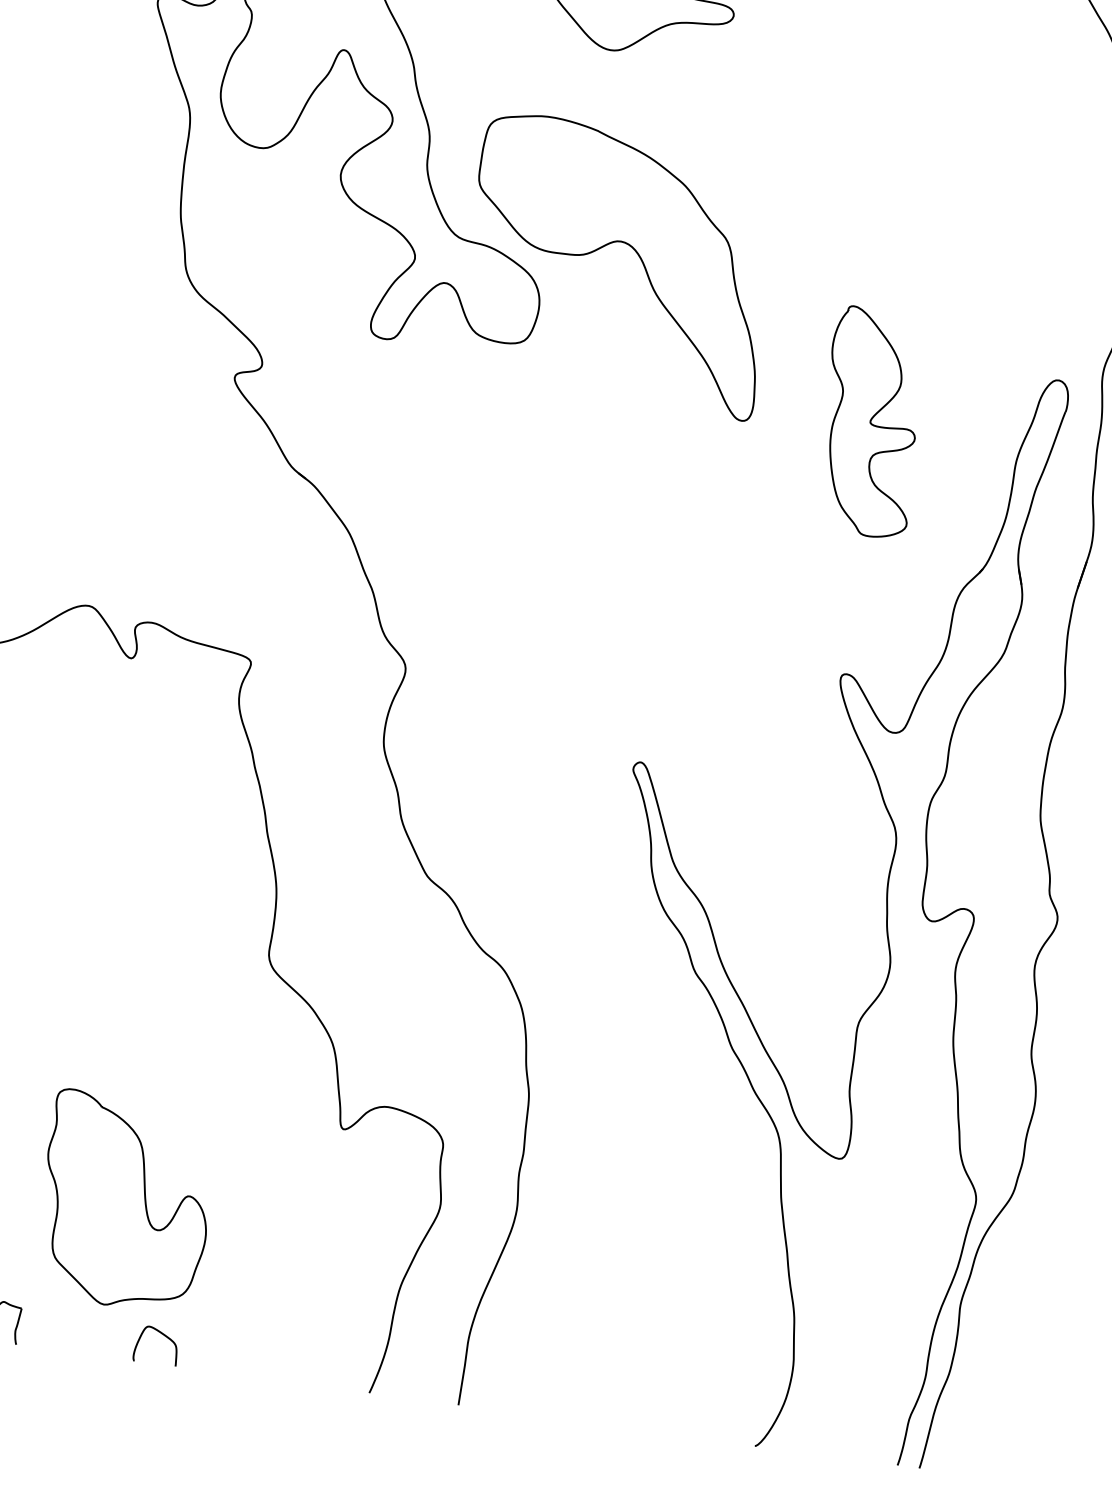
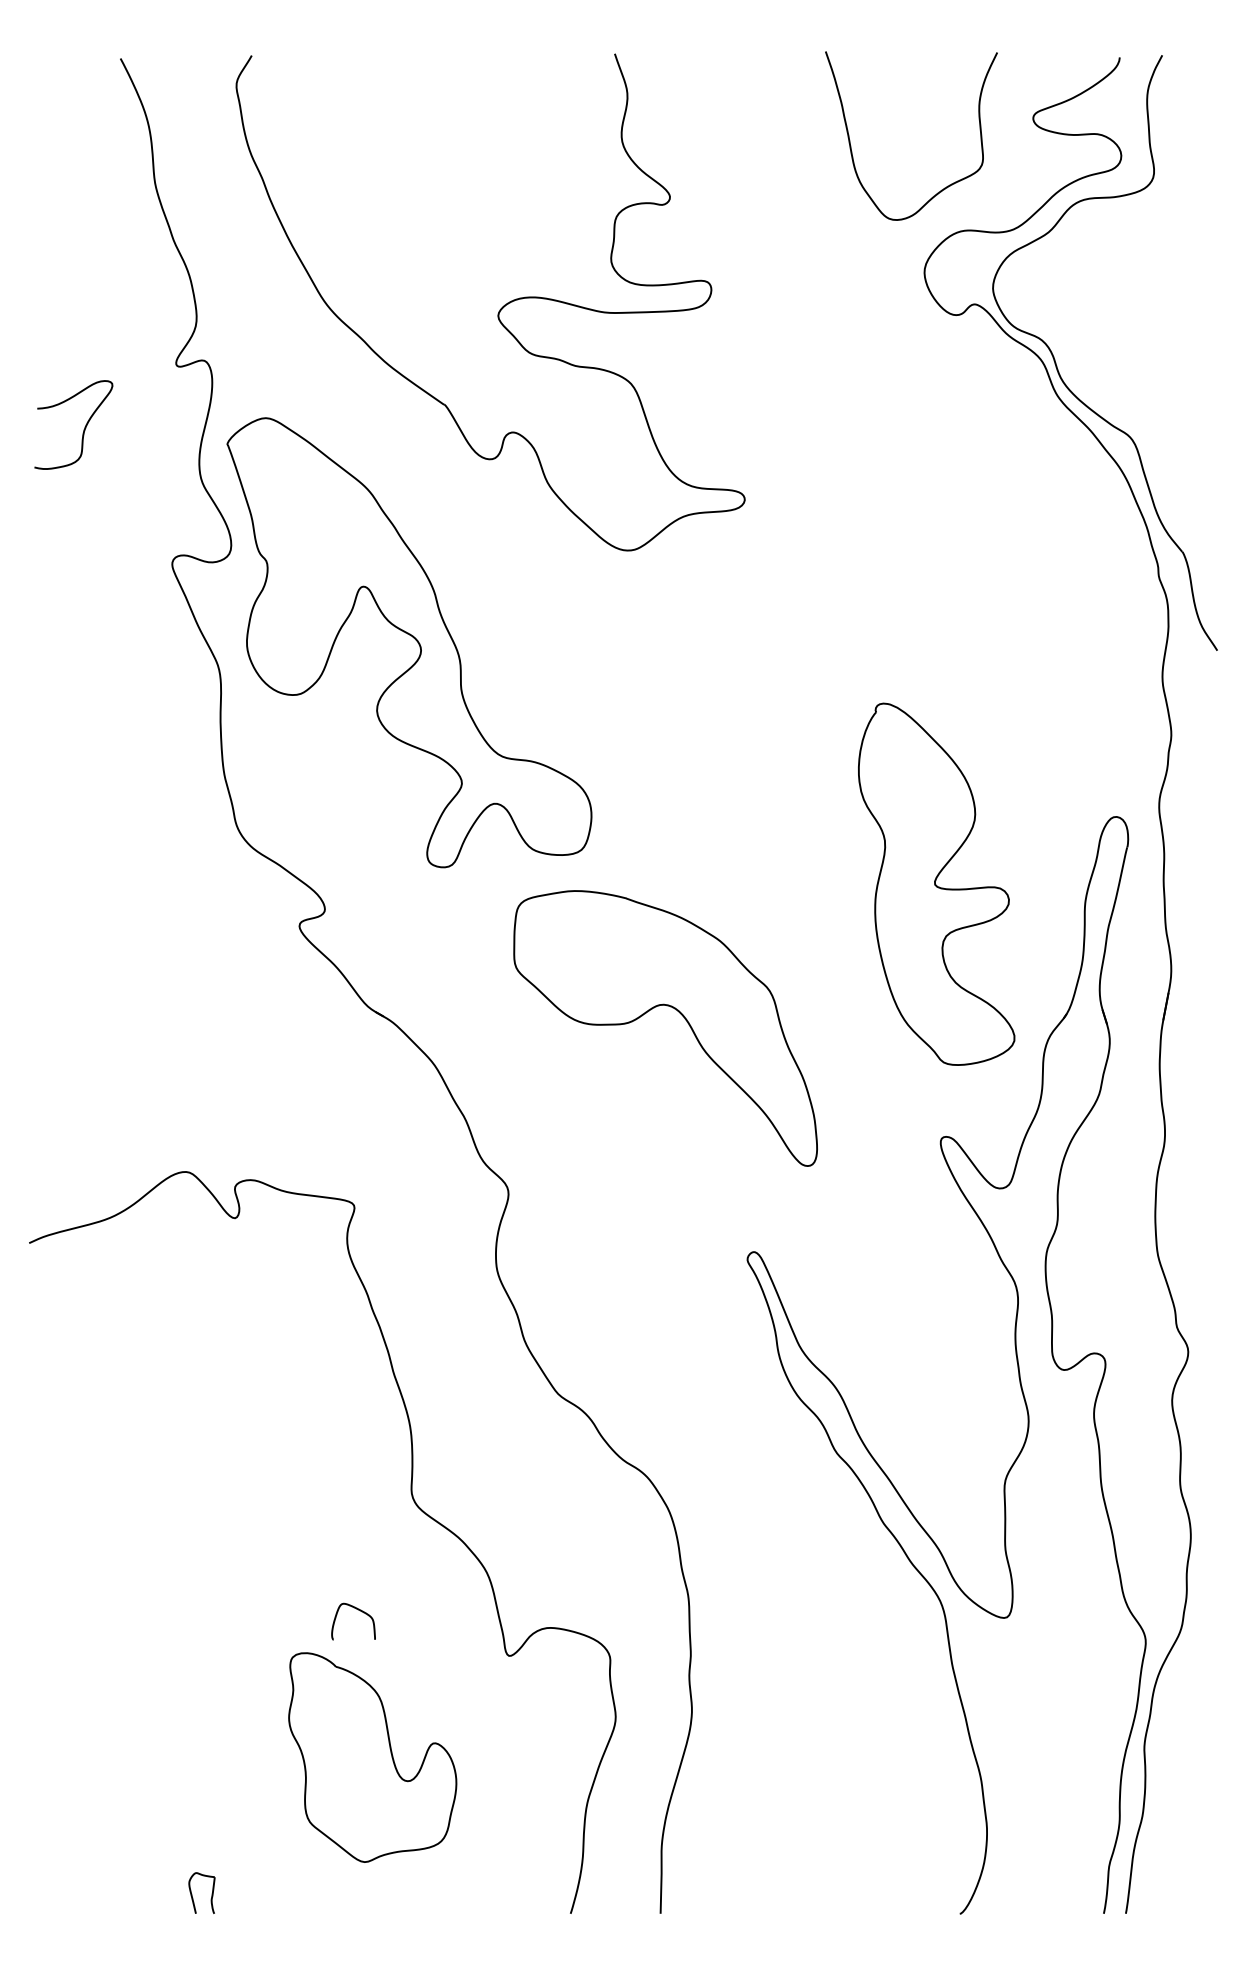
part: (635, 252) -> (679, 1013), moved
part: (870, 421) -> (935, 883), size x1.6
part: (125, 1201) -> (372, 1757), moved
curve: (163, 1335) -> (358, 1610), moved

